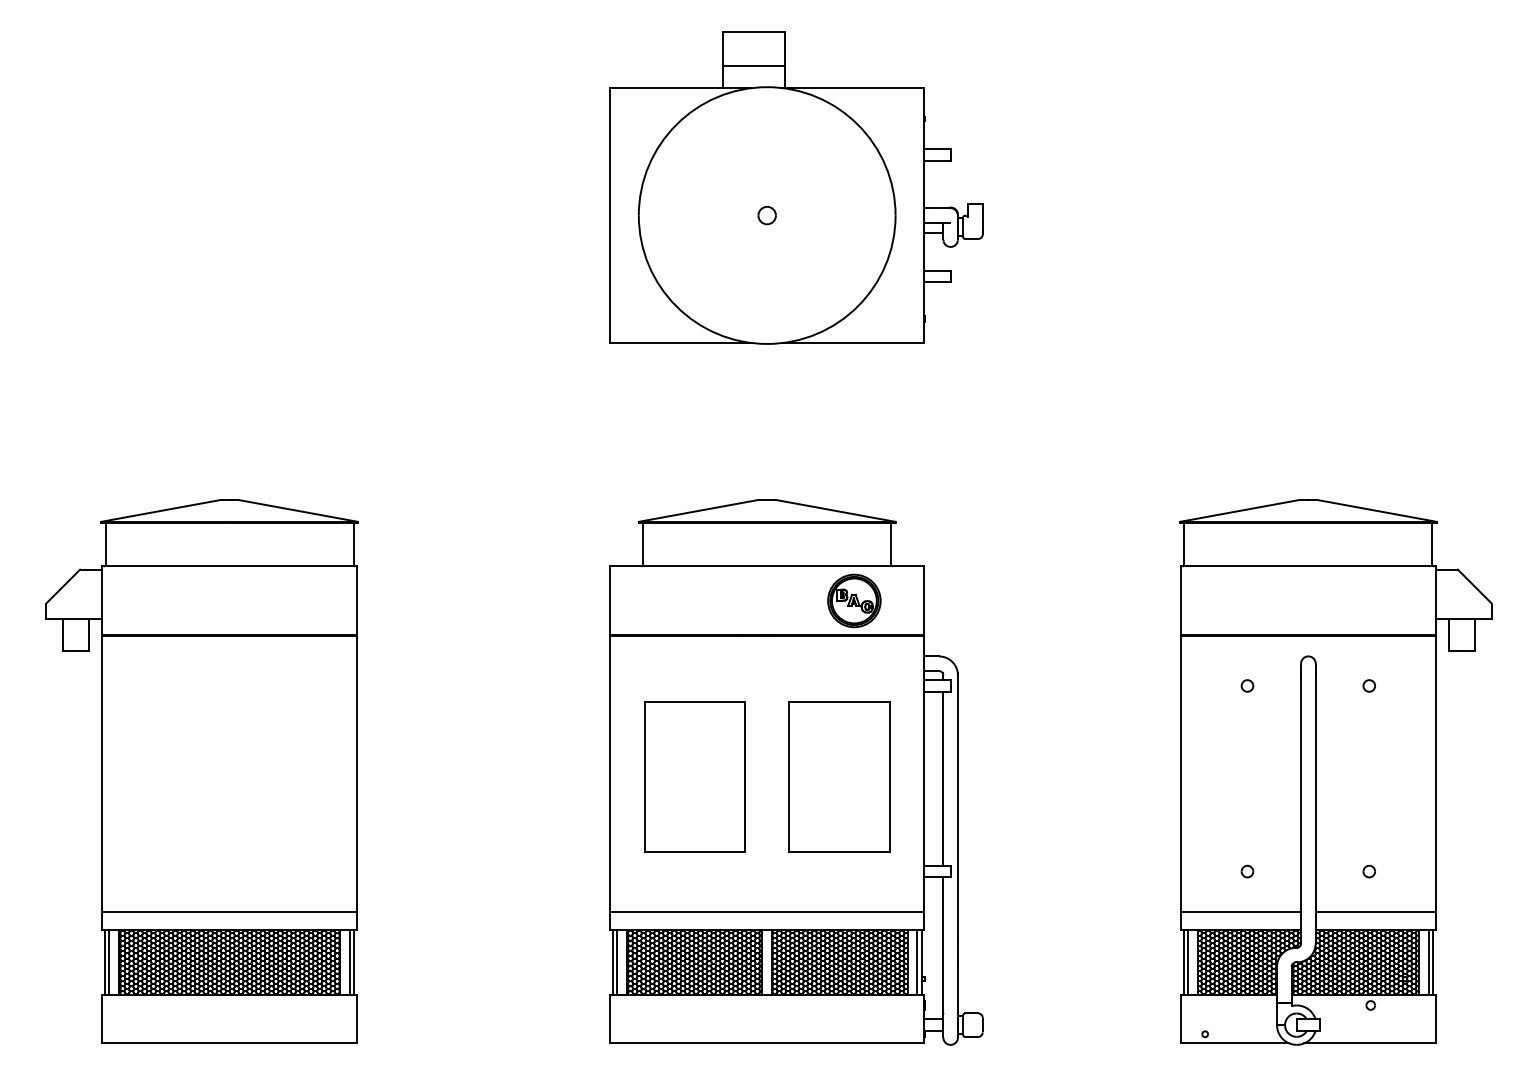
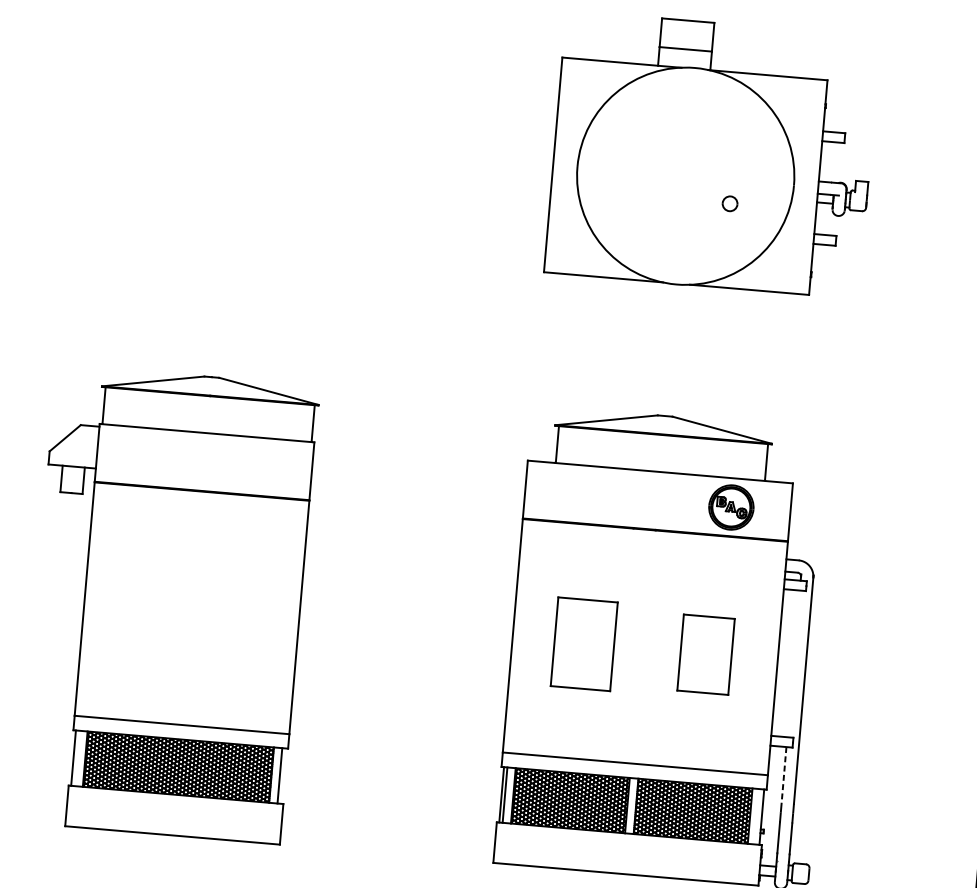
part: (766, 215) -> (729, 203), moved
part: (694, 776) -> (583, 643), size x0.7
part: (839, 776) -> (706, 654), size x0.6
line: (943, 778) -> (793, 663), removed
line: (943, 910) -> (784, 774), solid -> dashed
line: (109, 962) -> (77, 758), removed
line: (353, 962) -> (282, 776), removed
line: (917, 962) -> (758, 816), removed

